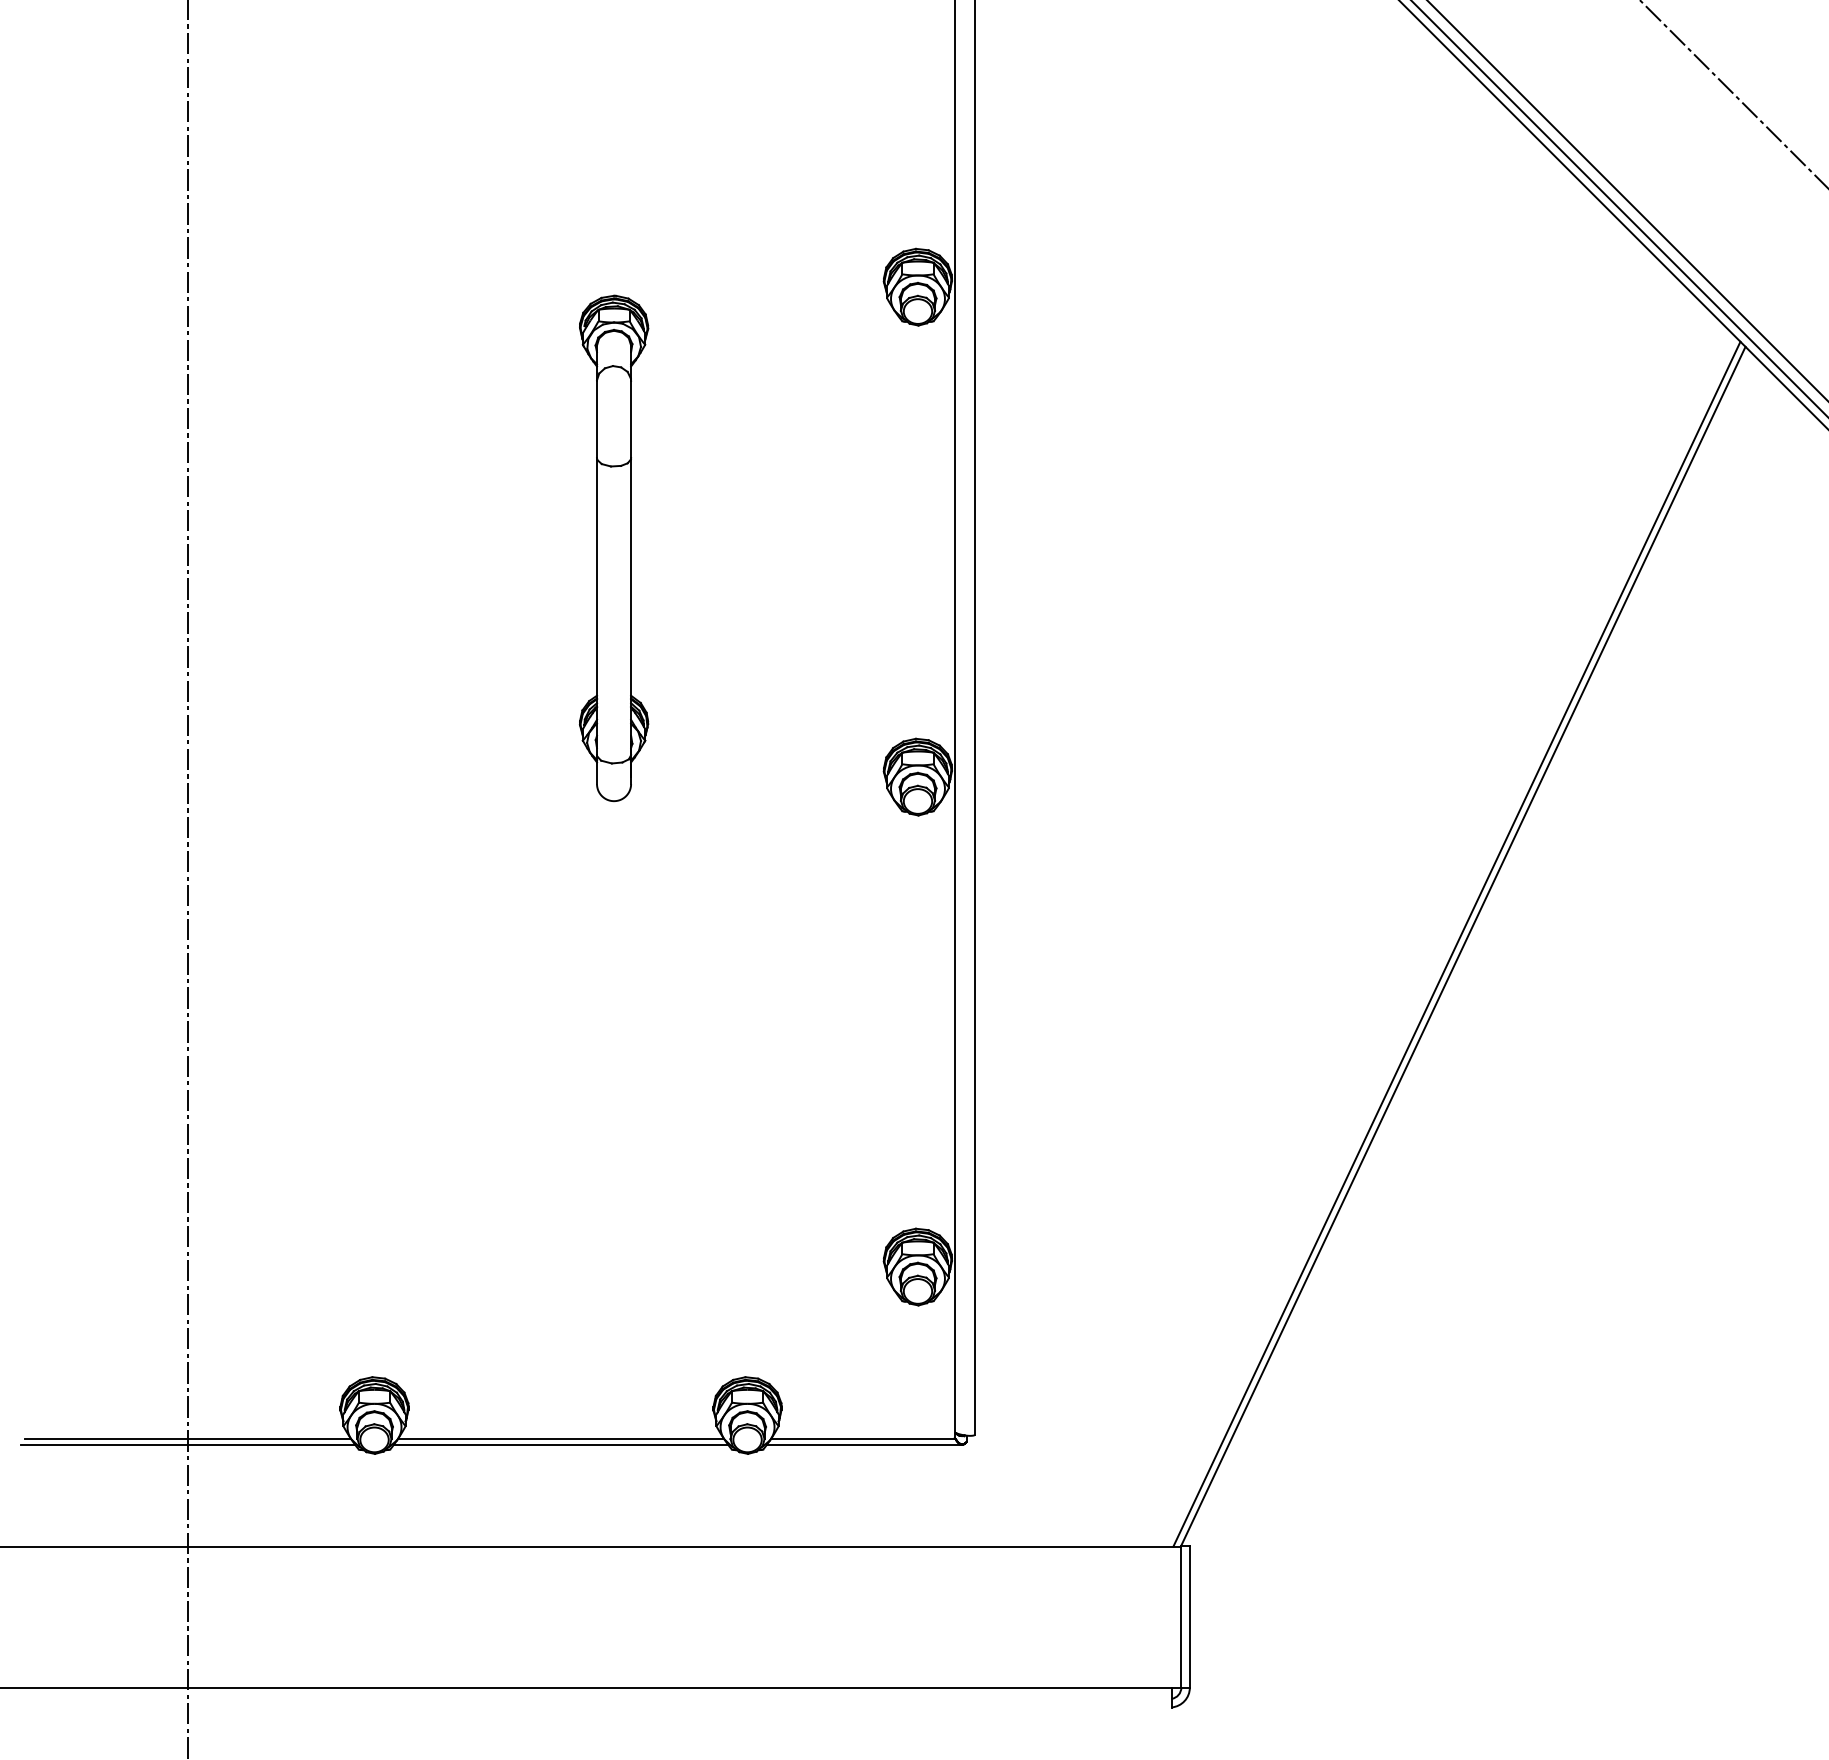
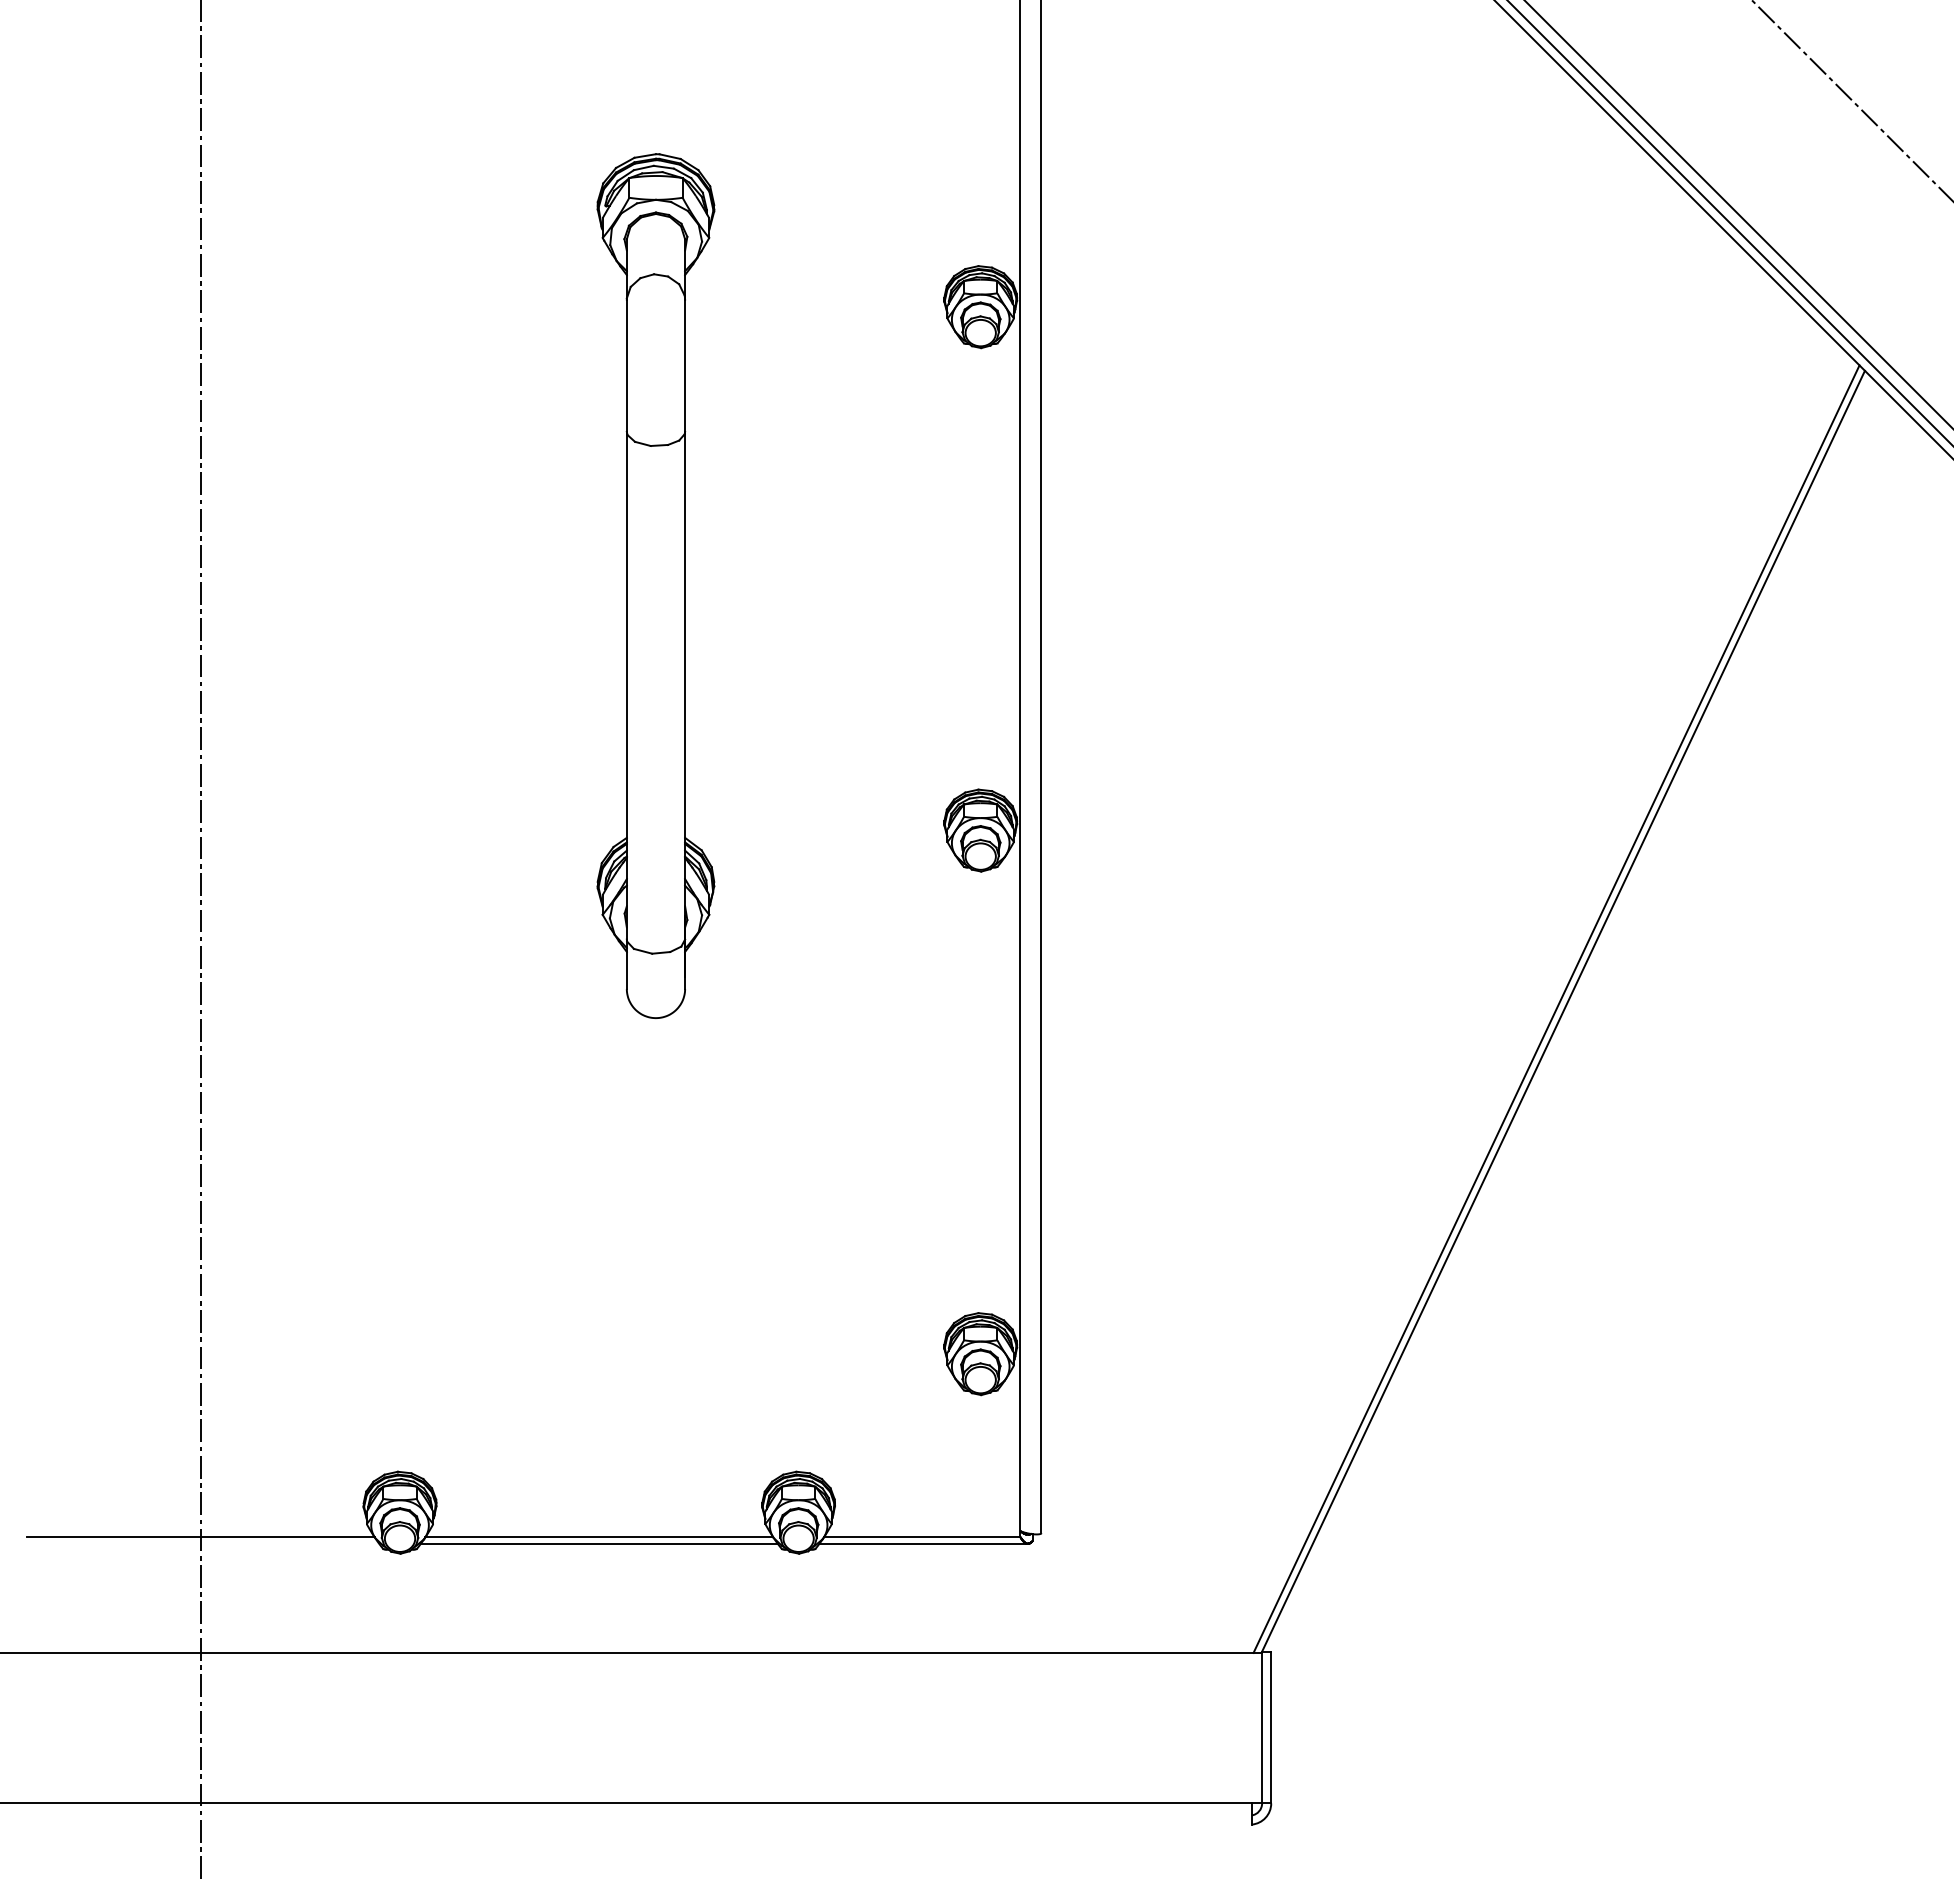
part: (613, 548) -> (655, 586), size x1.6
line: (187, 1444) -> (200, 1543), removed

